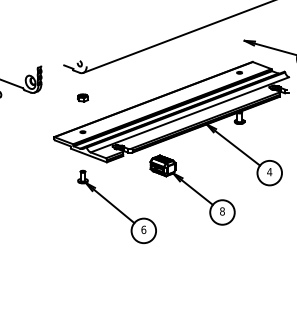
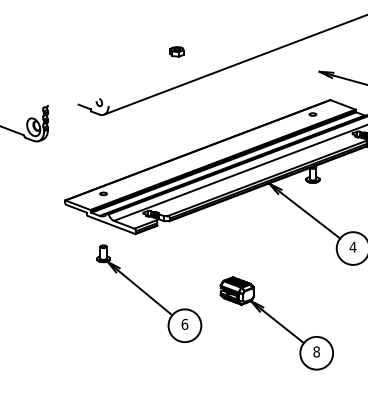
part: (82, 97) -> (176, 51), moved
part: (192, 189) -> (276, 322), moved

